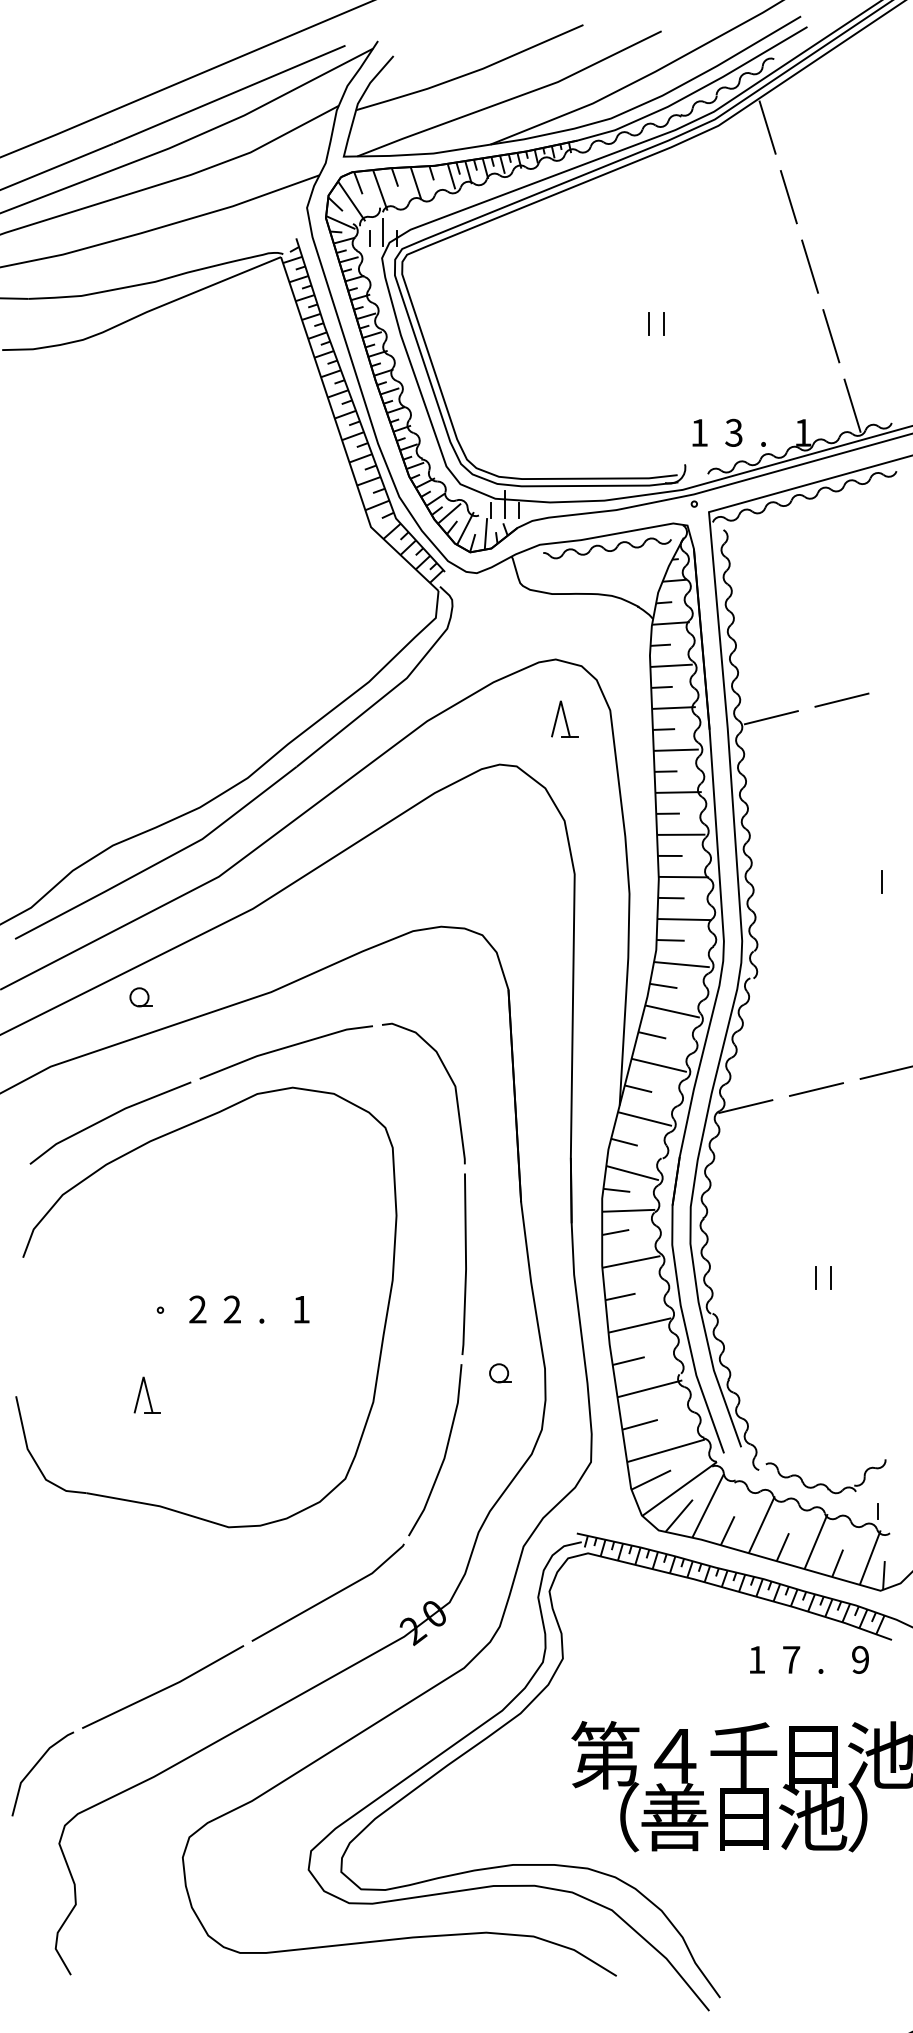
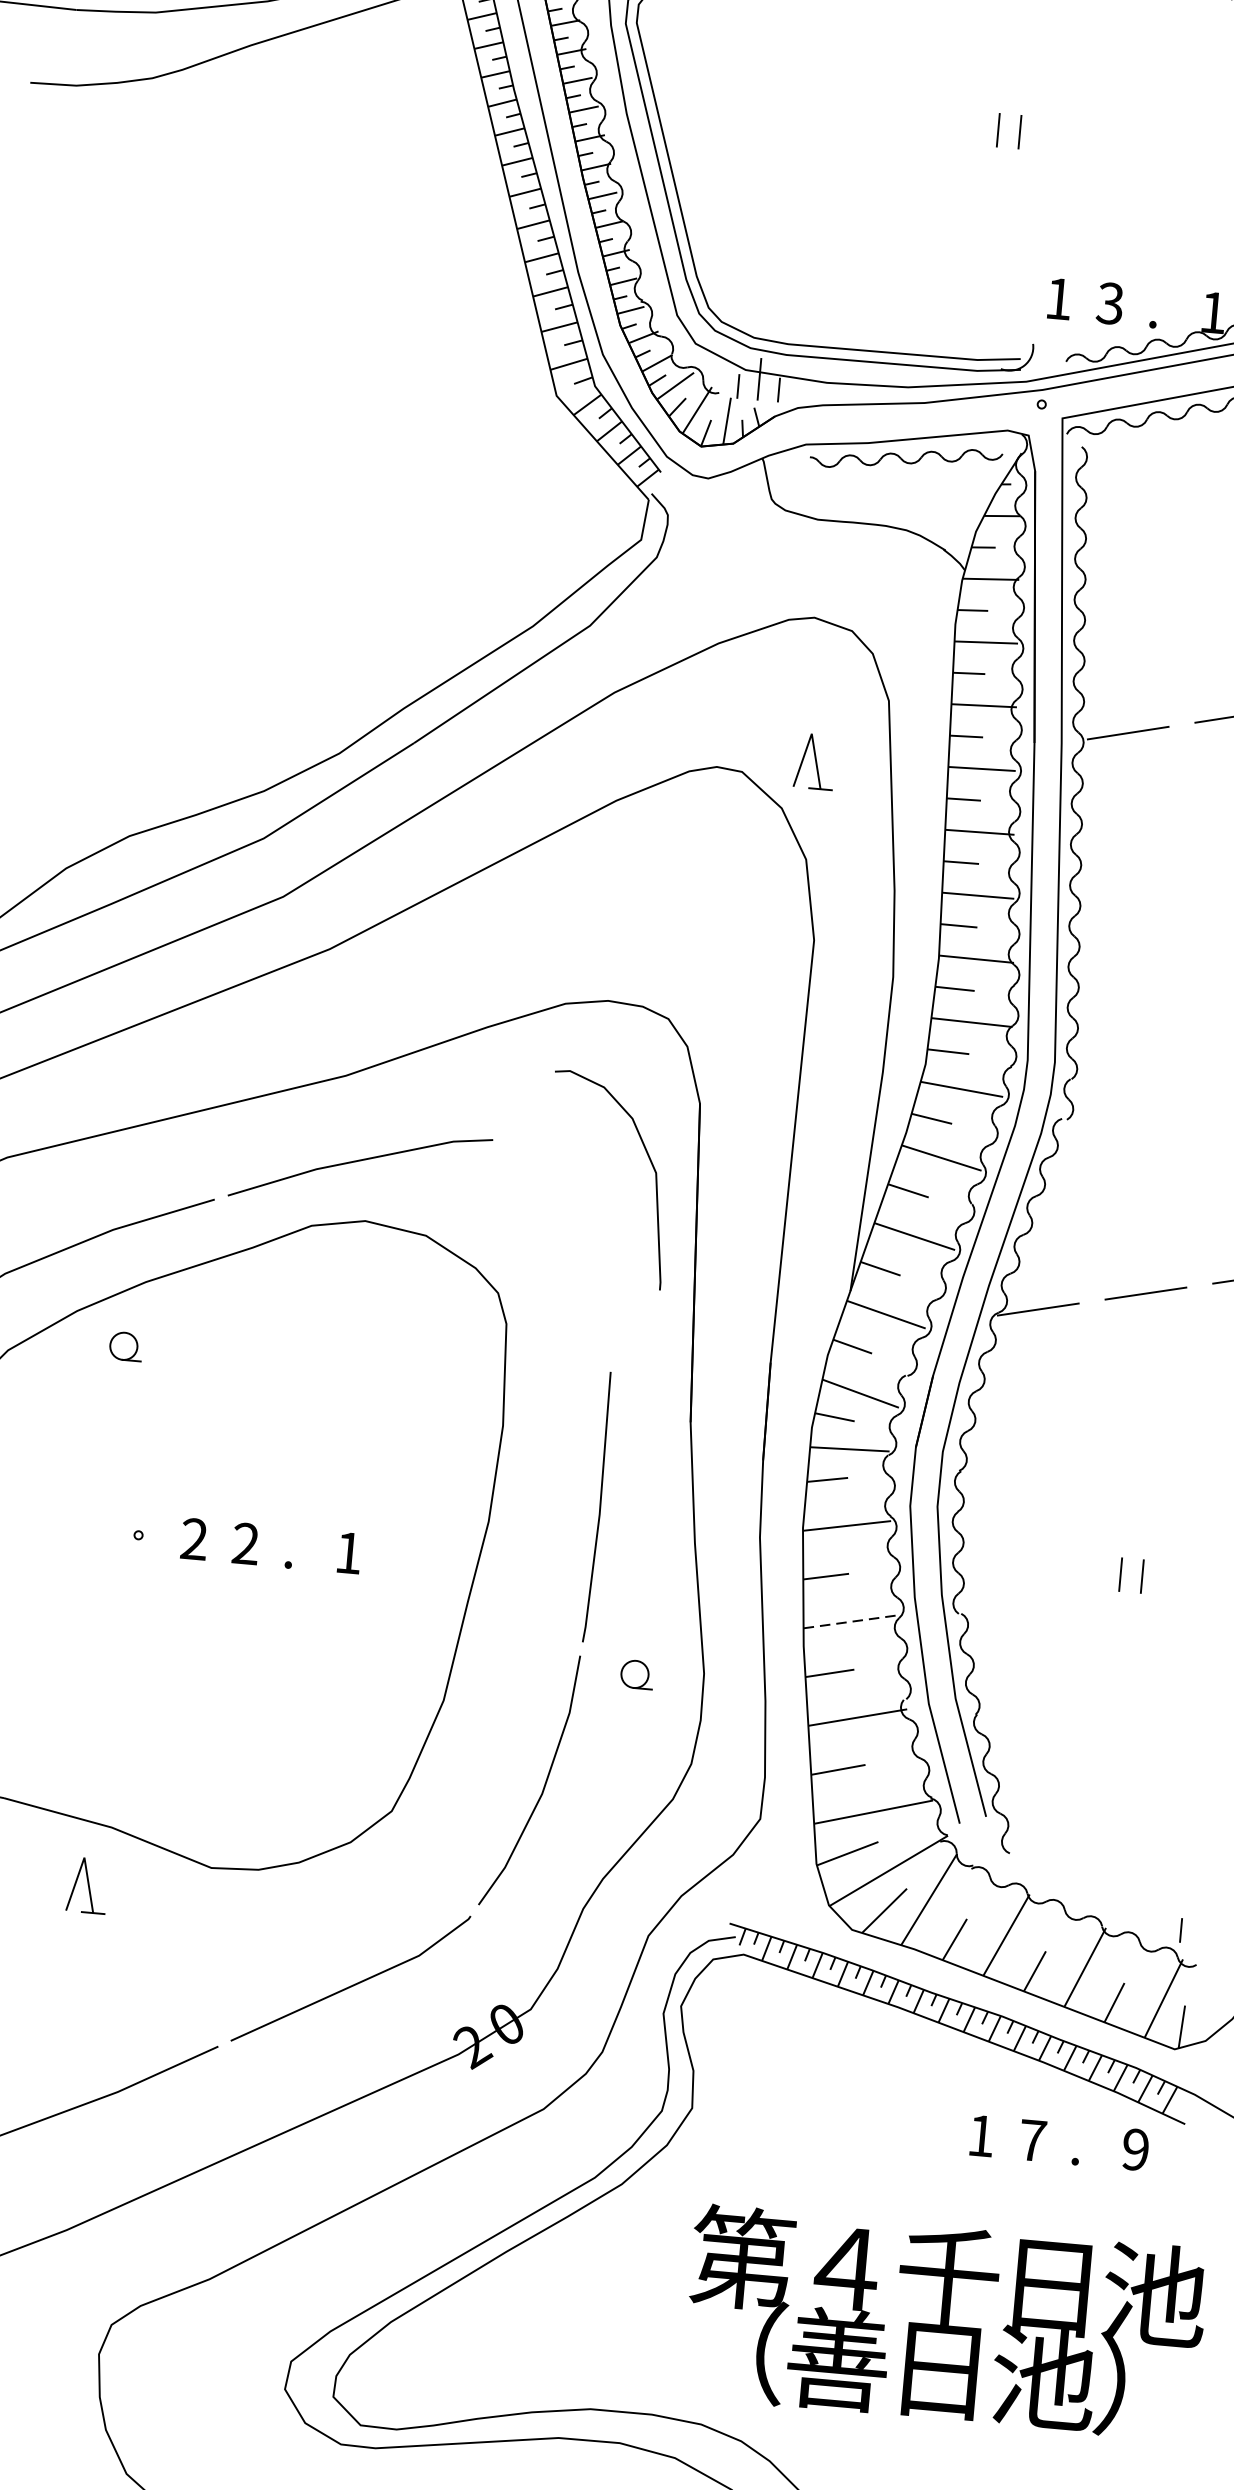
part: (564, 718) -> (814, 760), moved
part: (140, 997) -> (125, 1346), moved
curve: (448, 1076) -> (647, 1157), moved
line: (640, 1325) -> (852, 1621), solid -> dashed
part: (146, 1394) -> (86, 1884), moved
part: (823, 1483) -> (1103, 1881), removed

